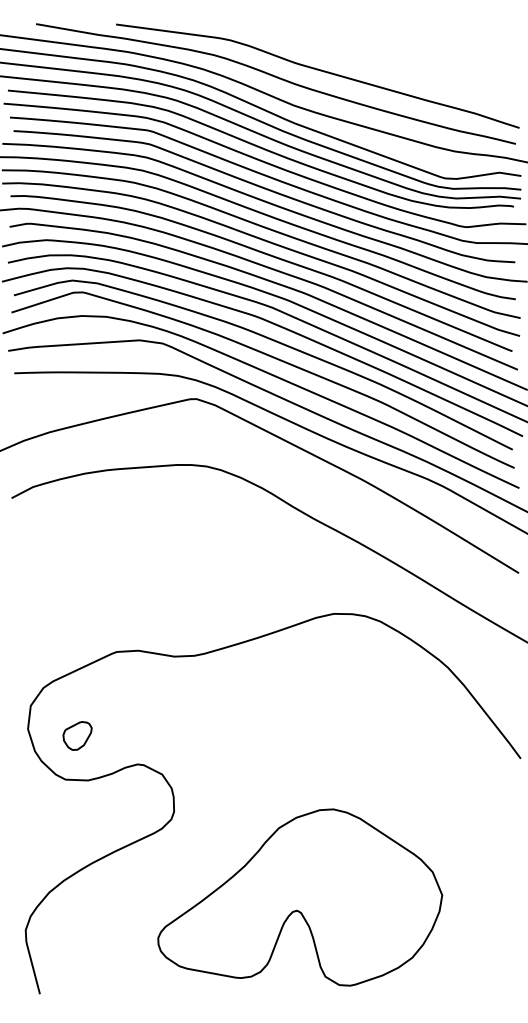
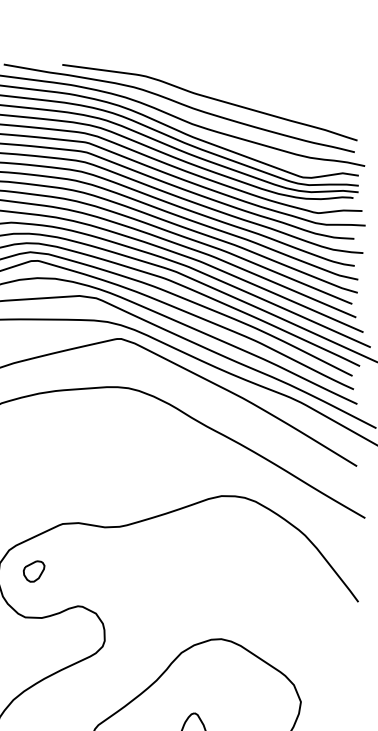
part: (77, 735) -> (34, 571), moved

